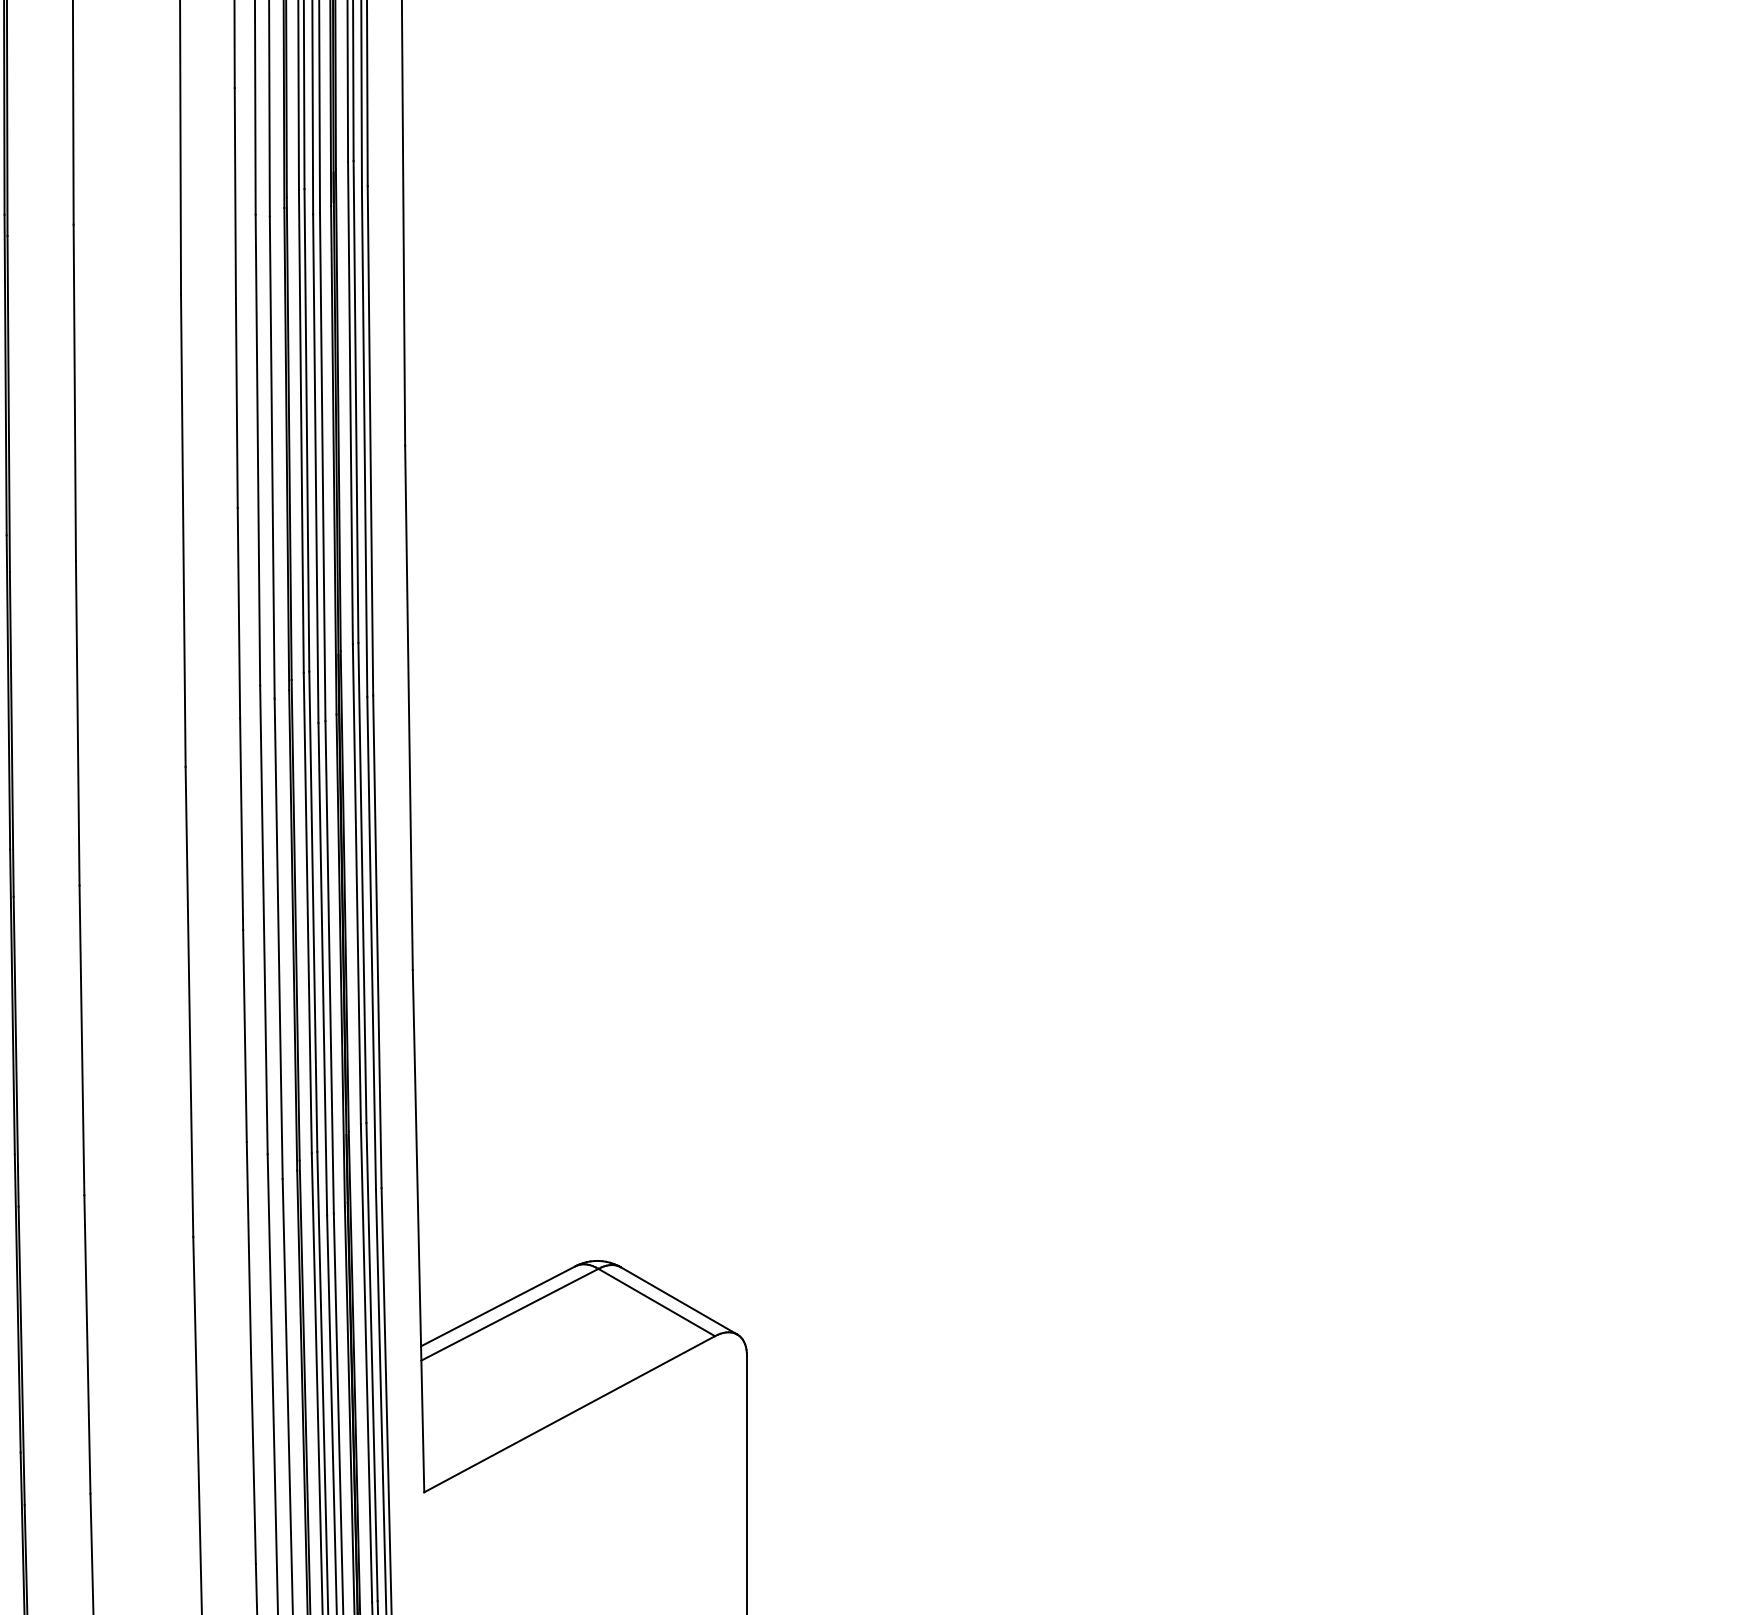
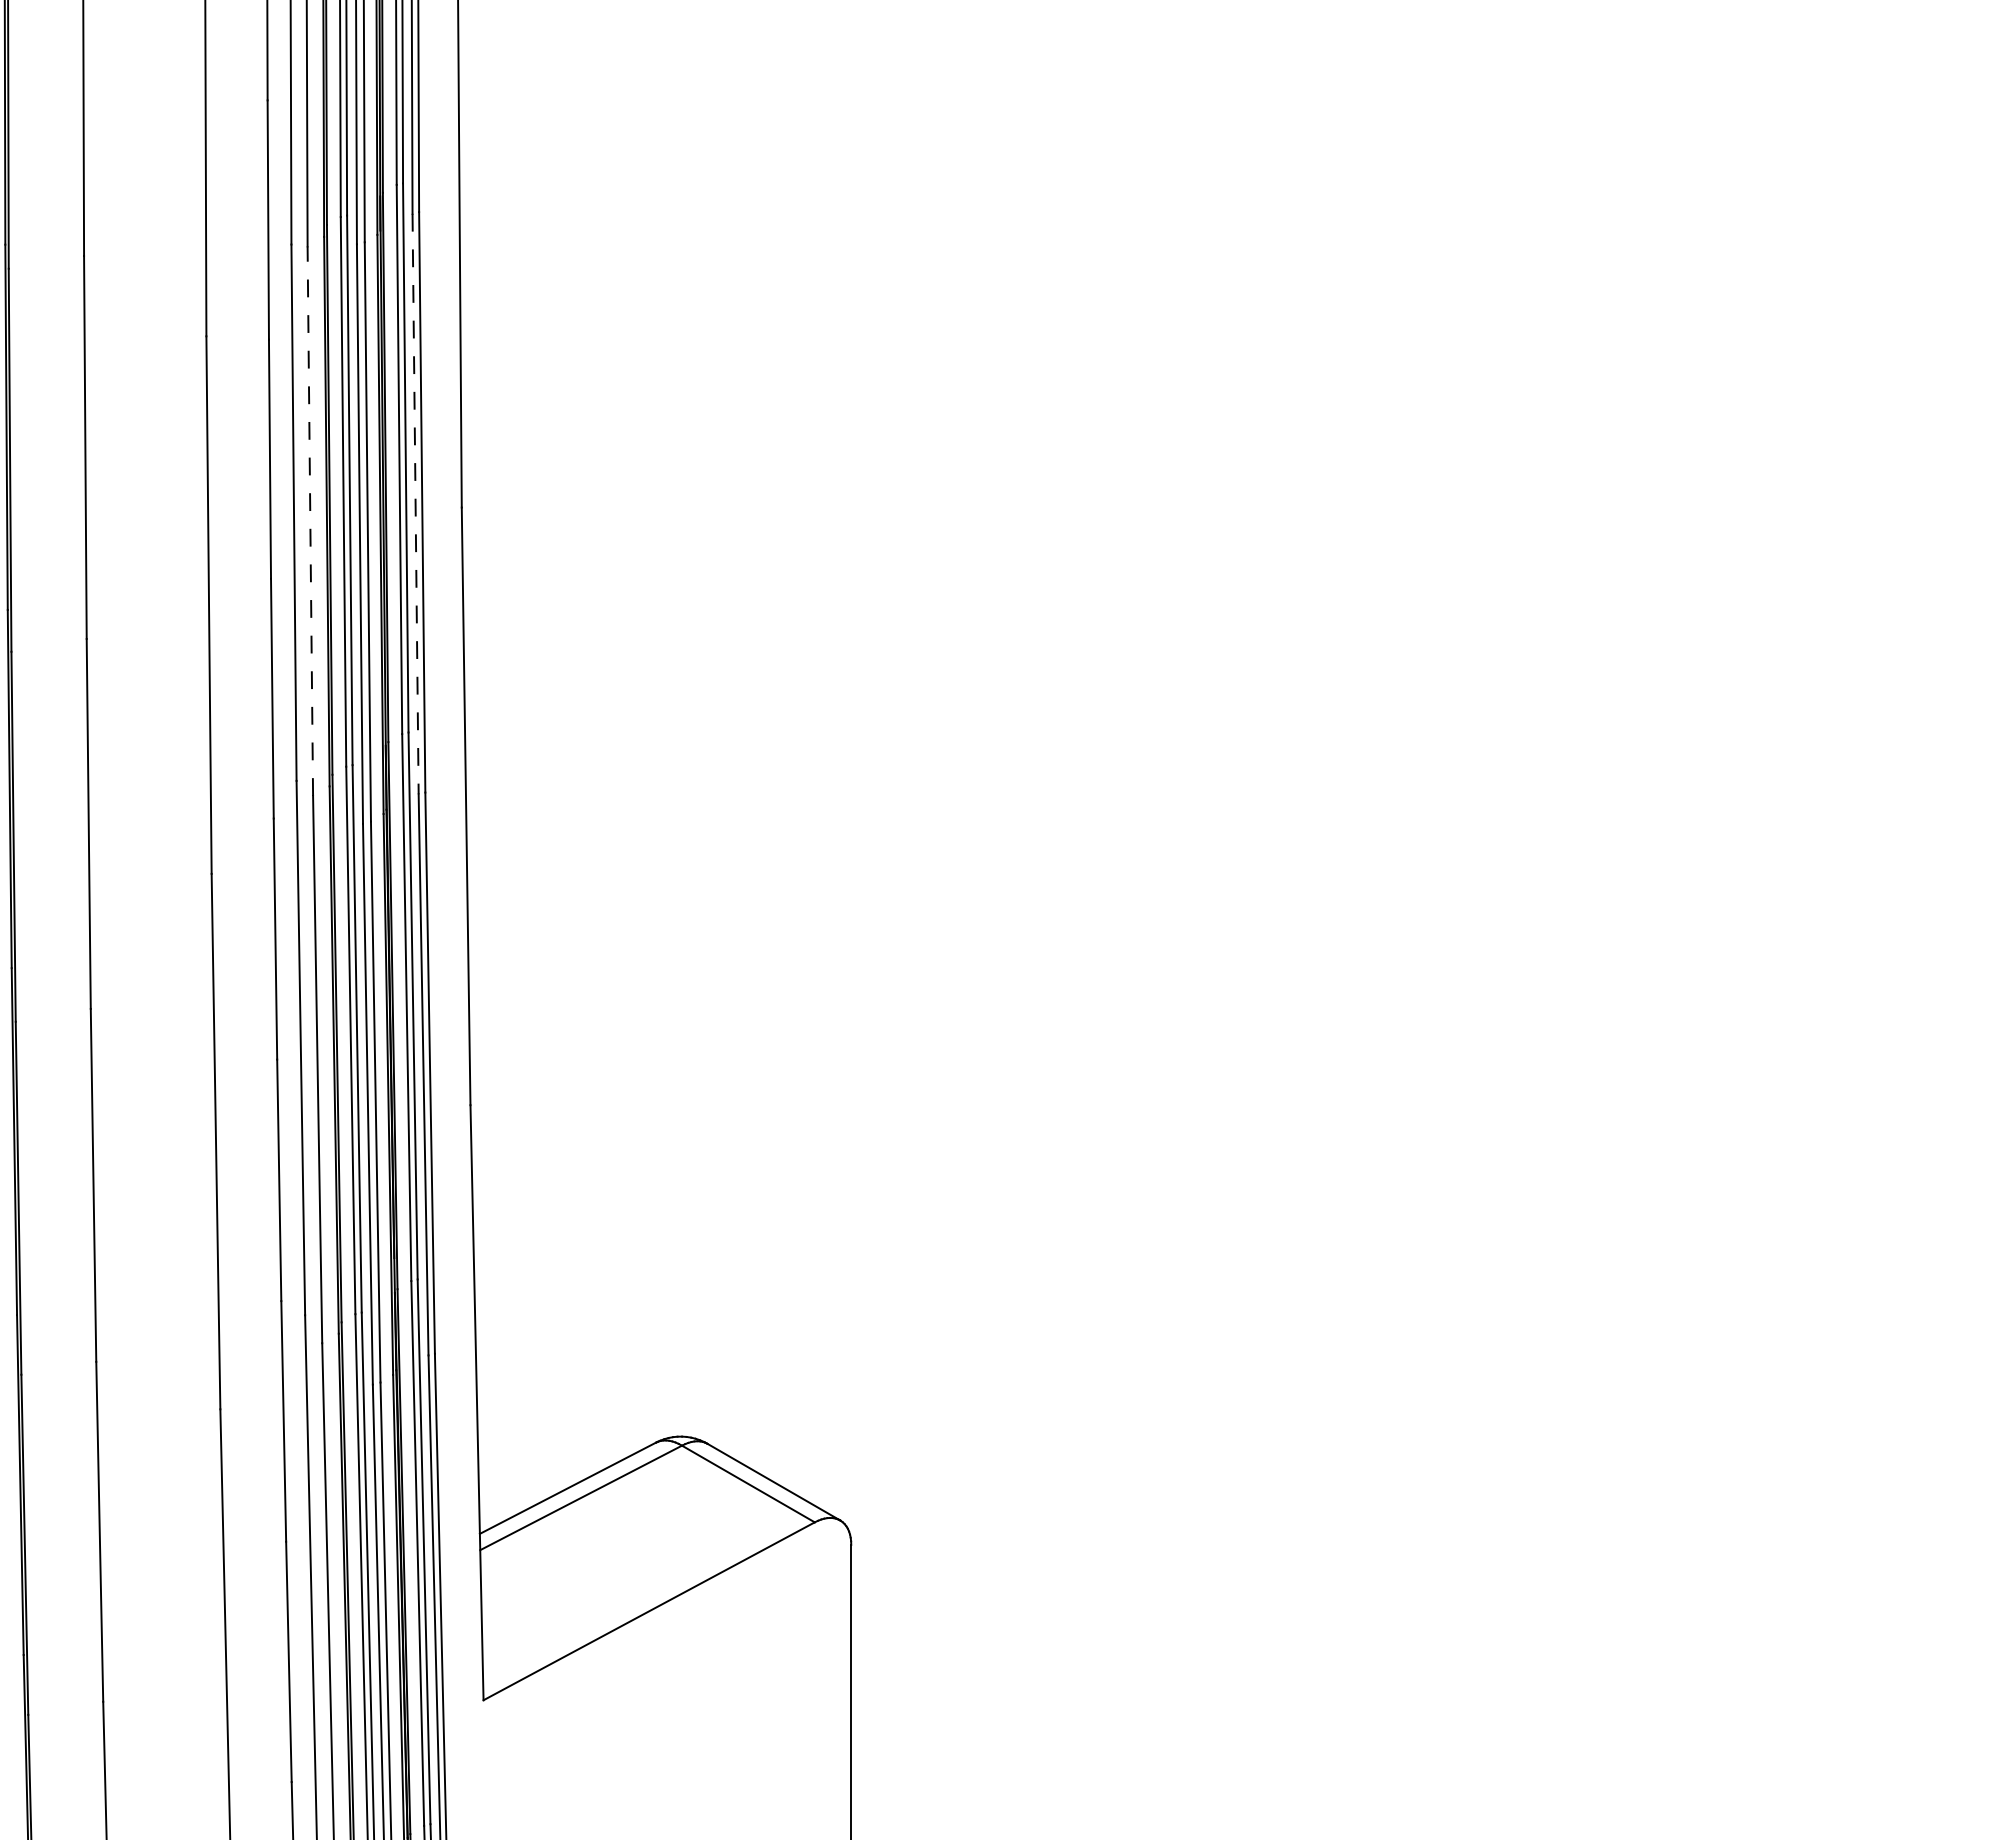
line: (364, 442) -> (415, 504), solid -> dashed
line: (272, 457) -> (310, 521), solid -> dashed

